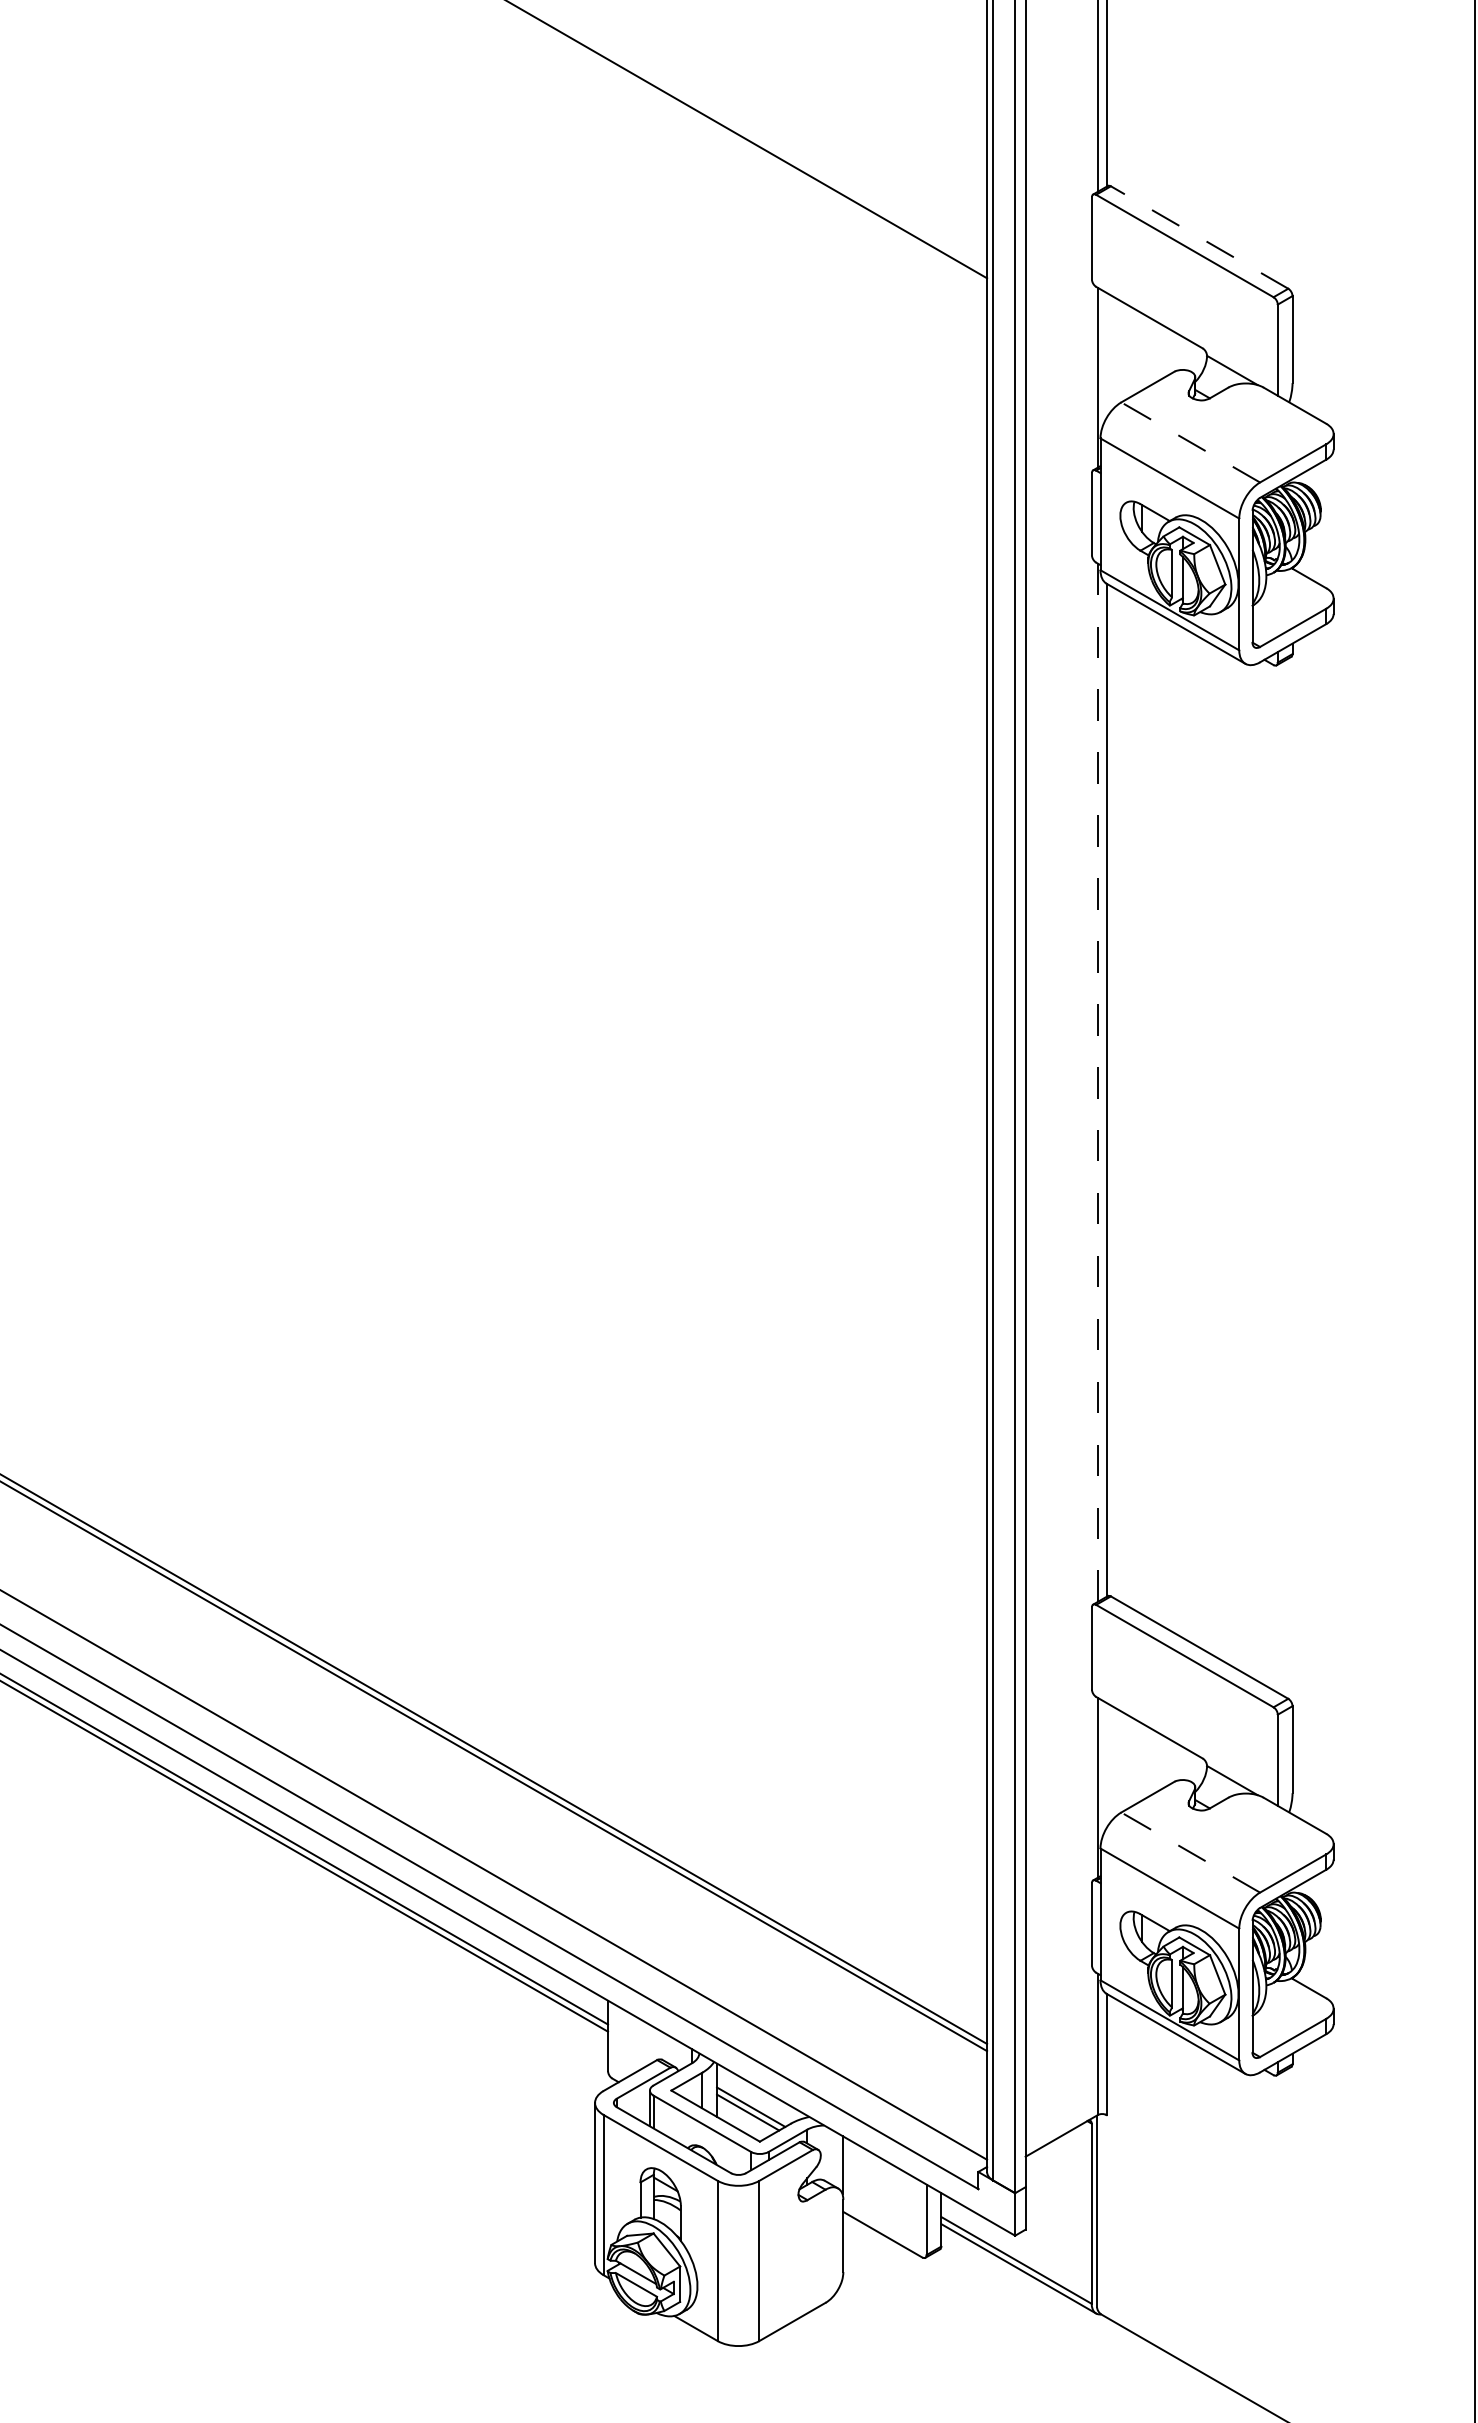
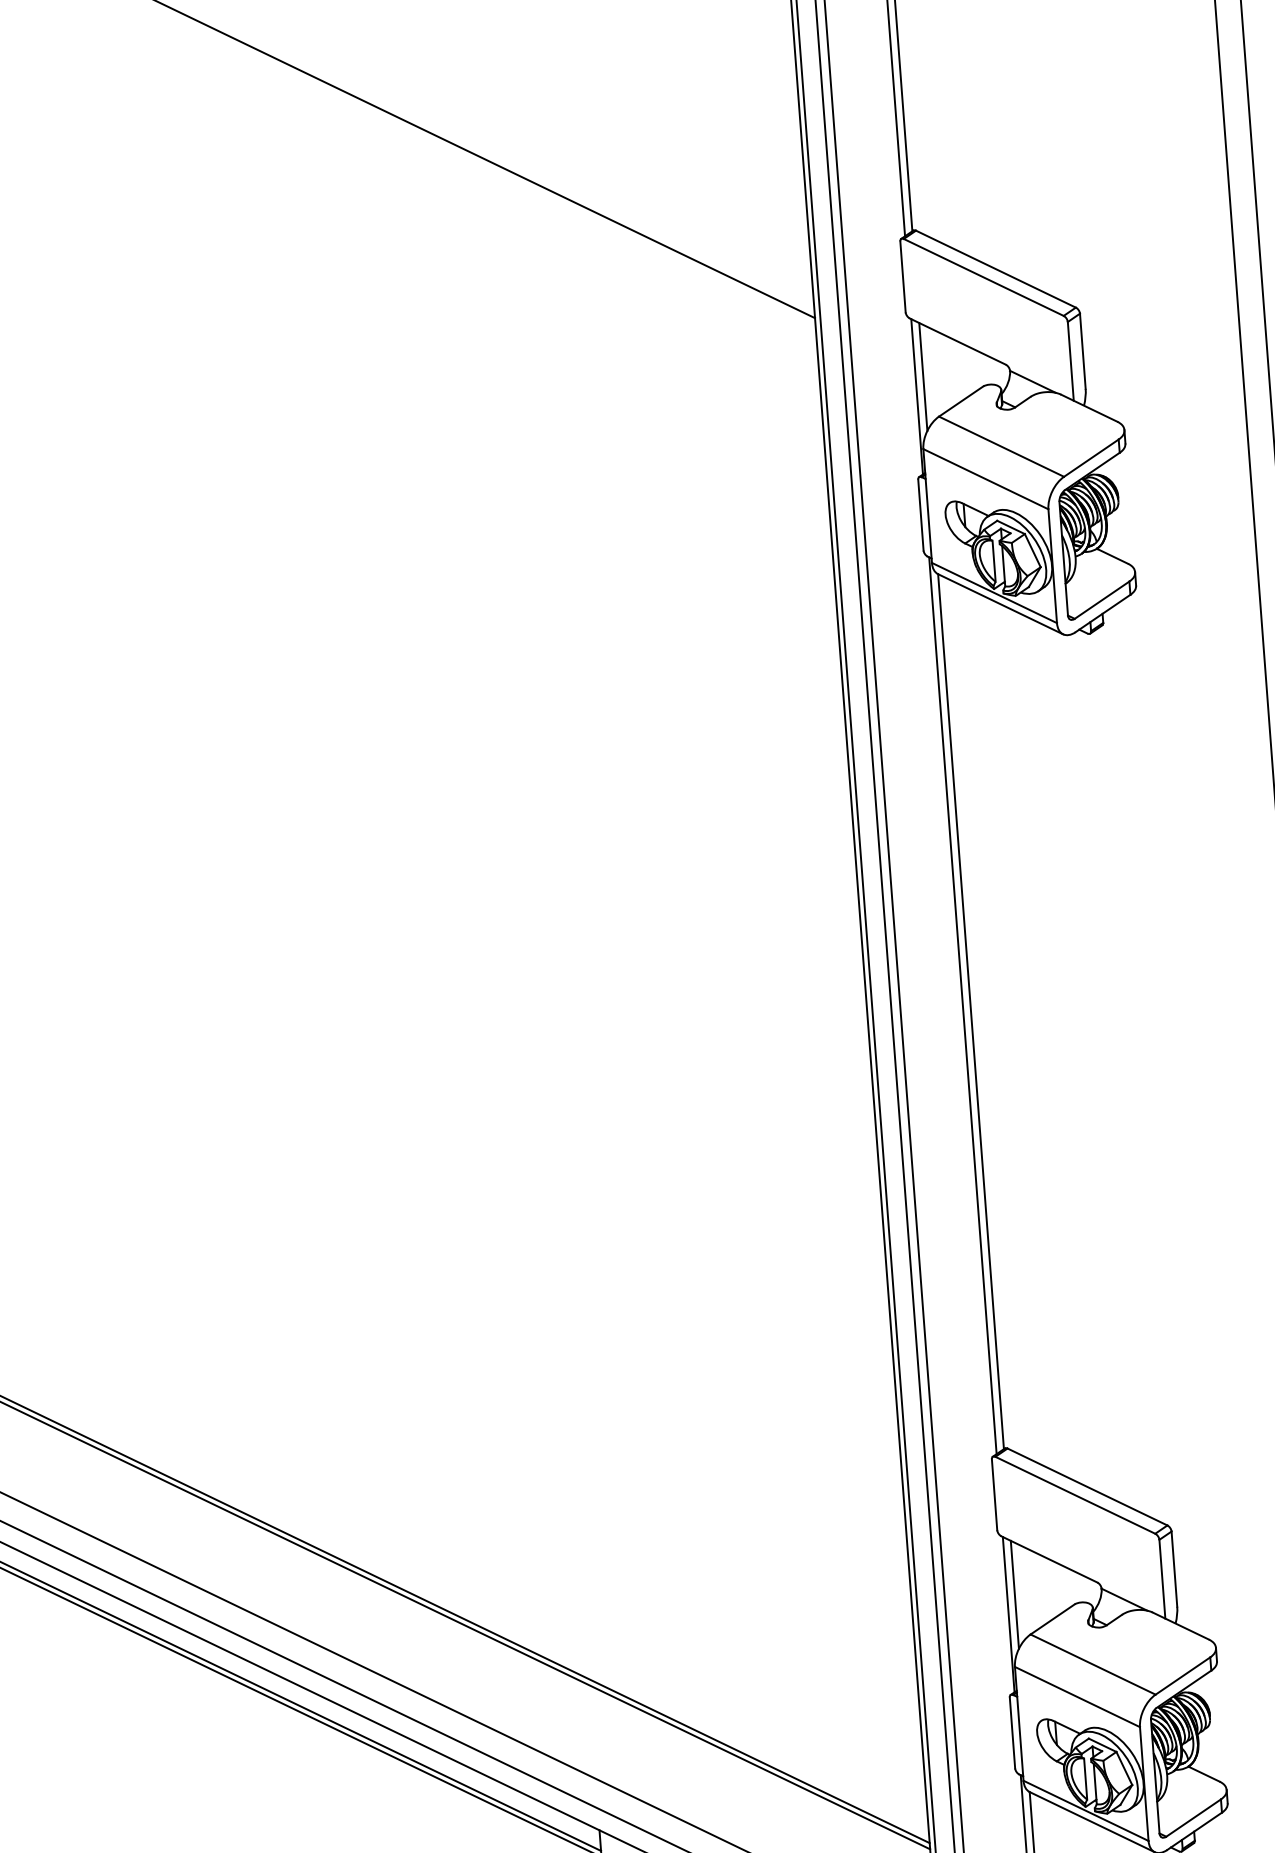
line: (1199, 237) -> (995, 269), dashed -> solid
line: (1106, 354) -> (923, 376), added
line: (1190, 442) -> (1001, 446), dashed -> solid
line: (1097, 1083) -> (962, 1006), dashed -> solid
line: (1106, 1765) -> (1014, 1594), added
line: (1190, 1852) -> (1092, 1664), dashed -> solid

